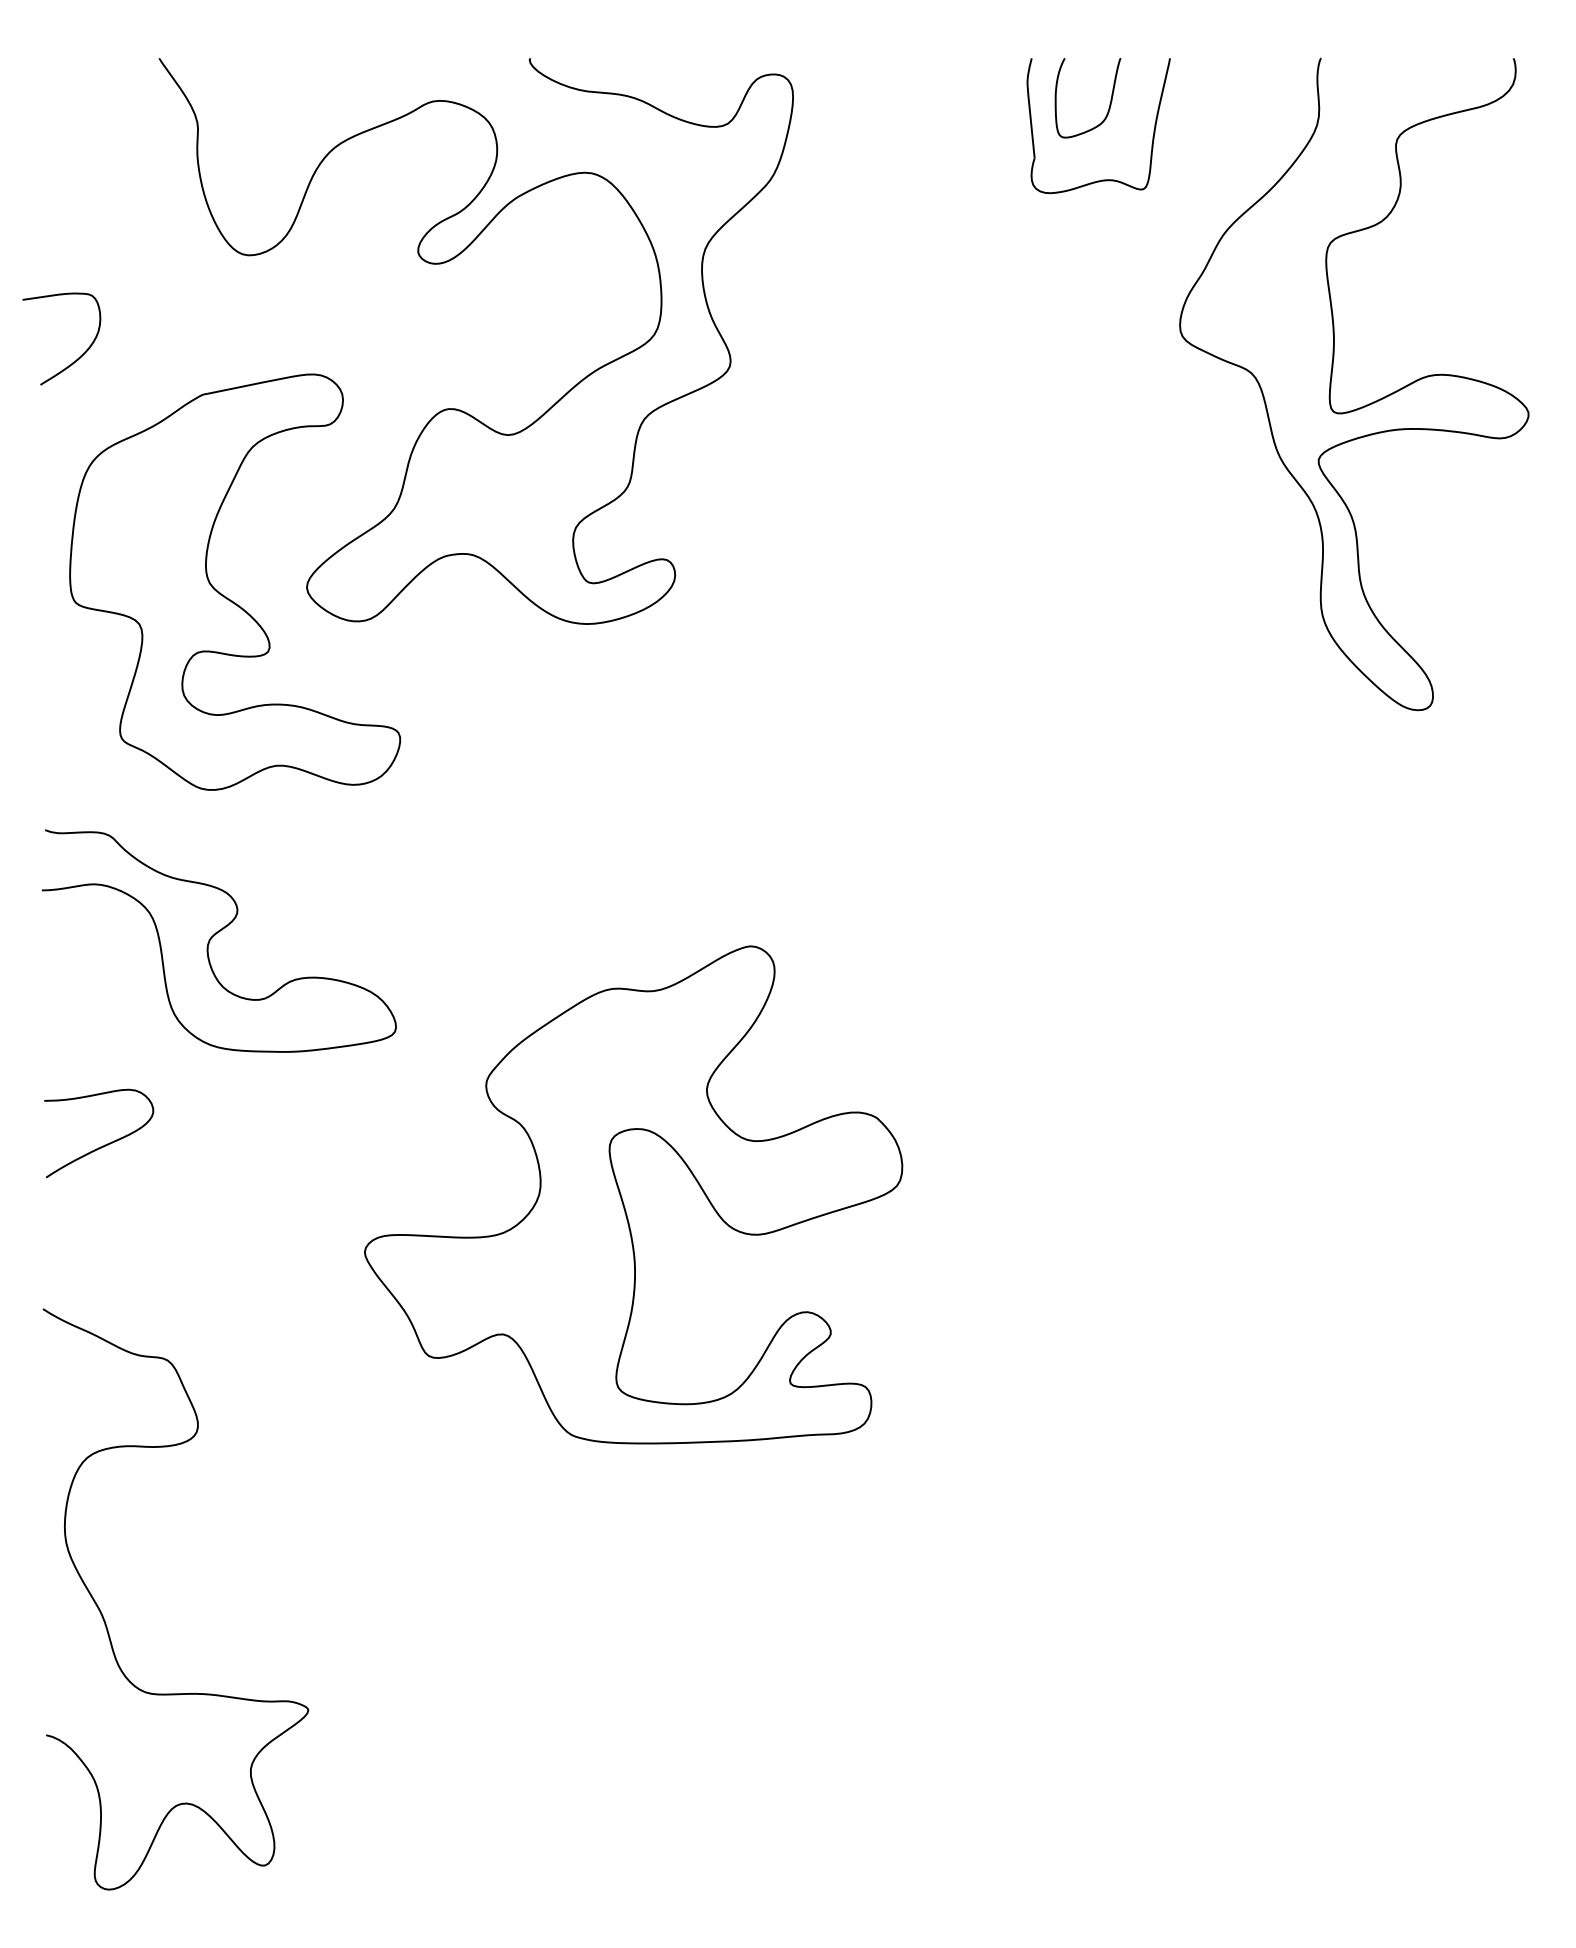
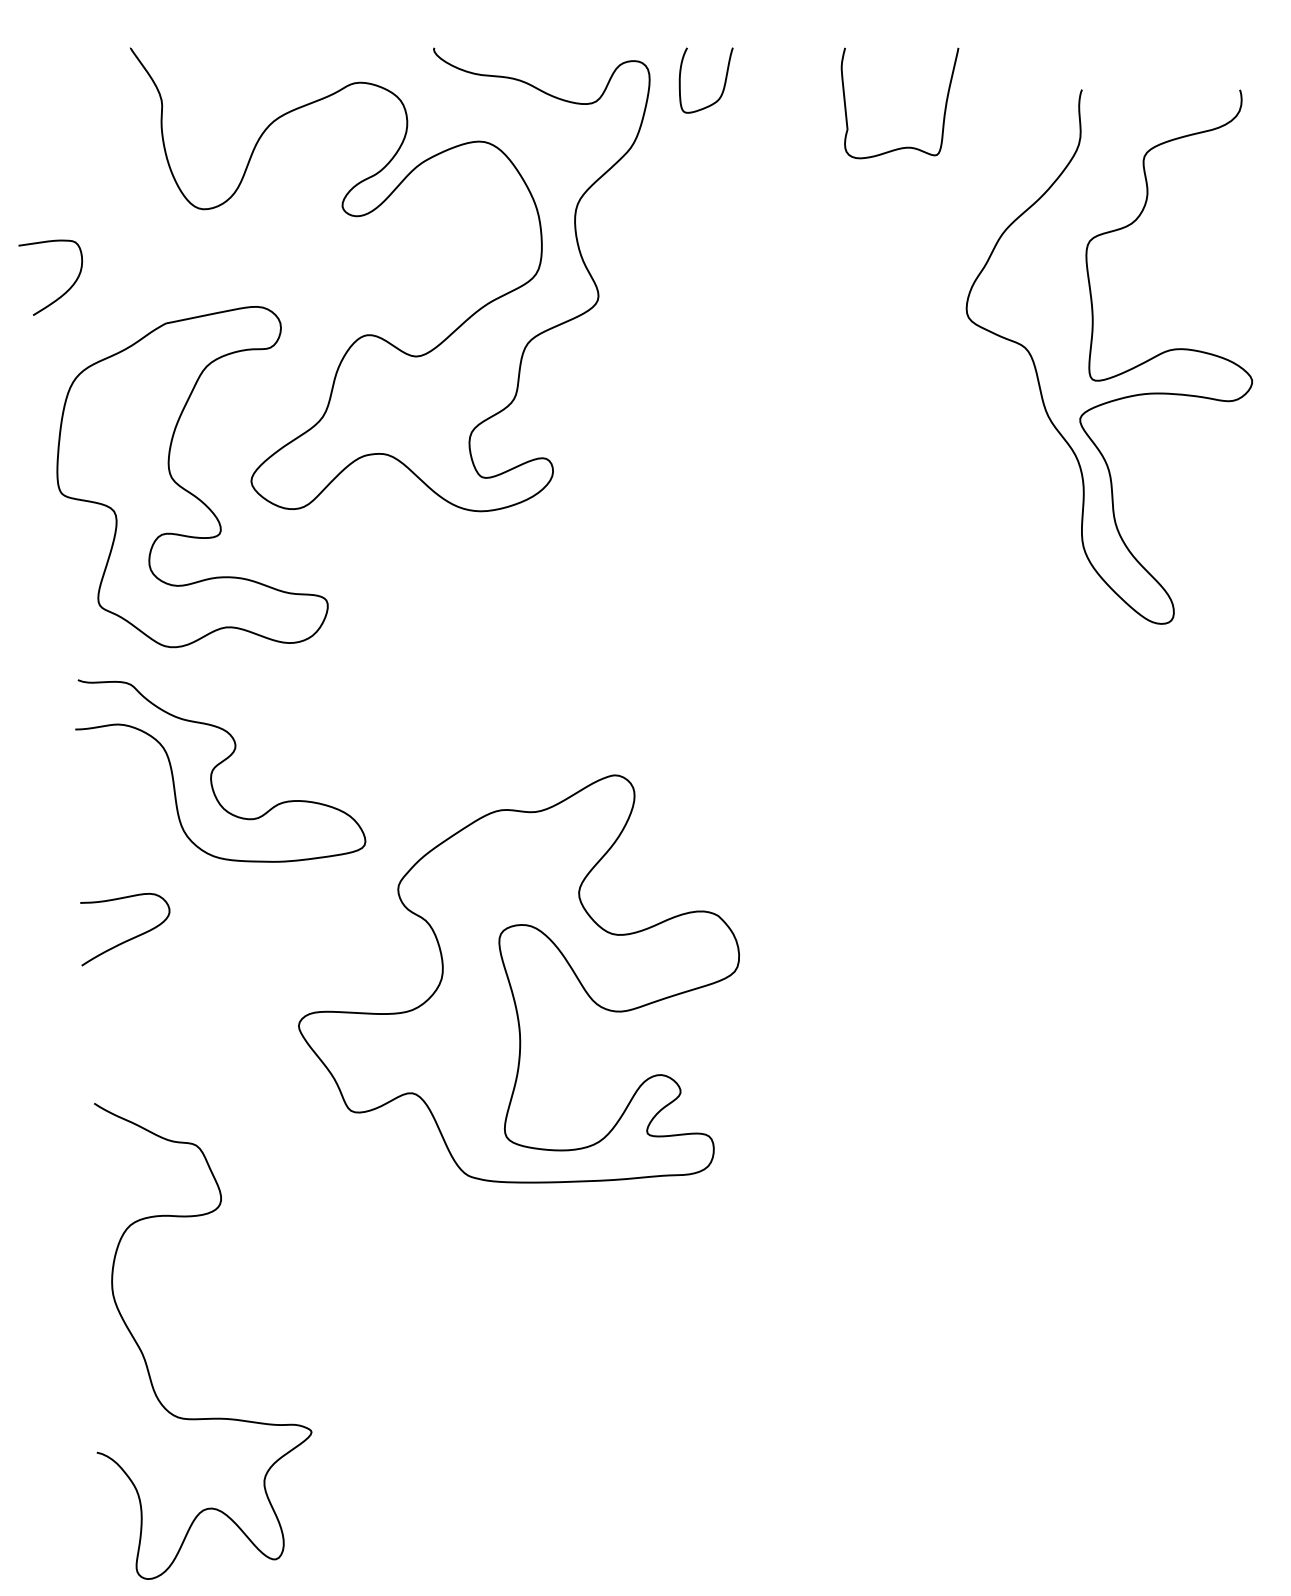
curve: (1109, 104) -> (723, 85), moved
curve: (1332, 381) -> (1091, 354), moved
curve: (215, 935) -> (217, 766), moved
curve: (104, 1144) -> (129, 938), moved
curve: (106, 1624) -> (146, 1361), moved

